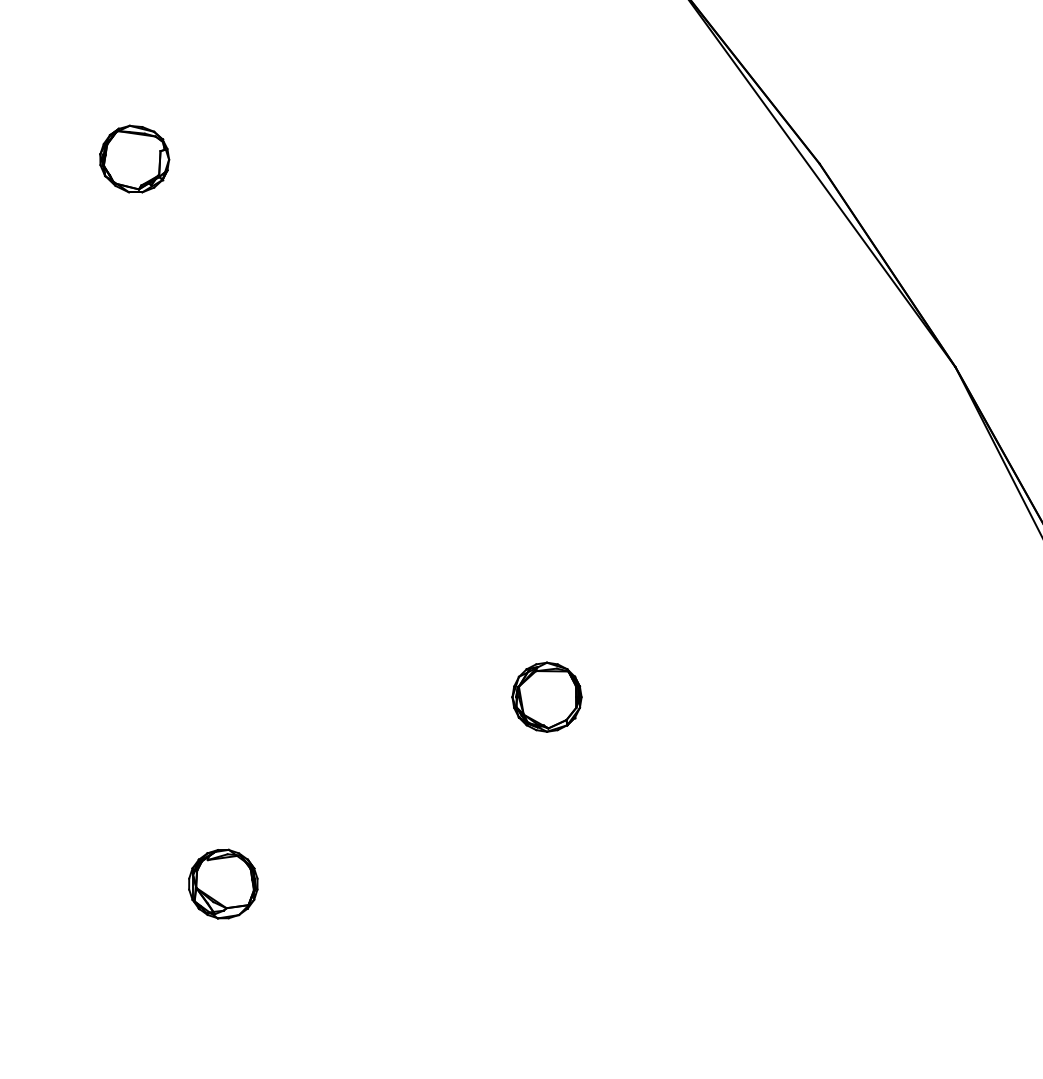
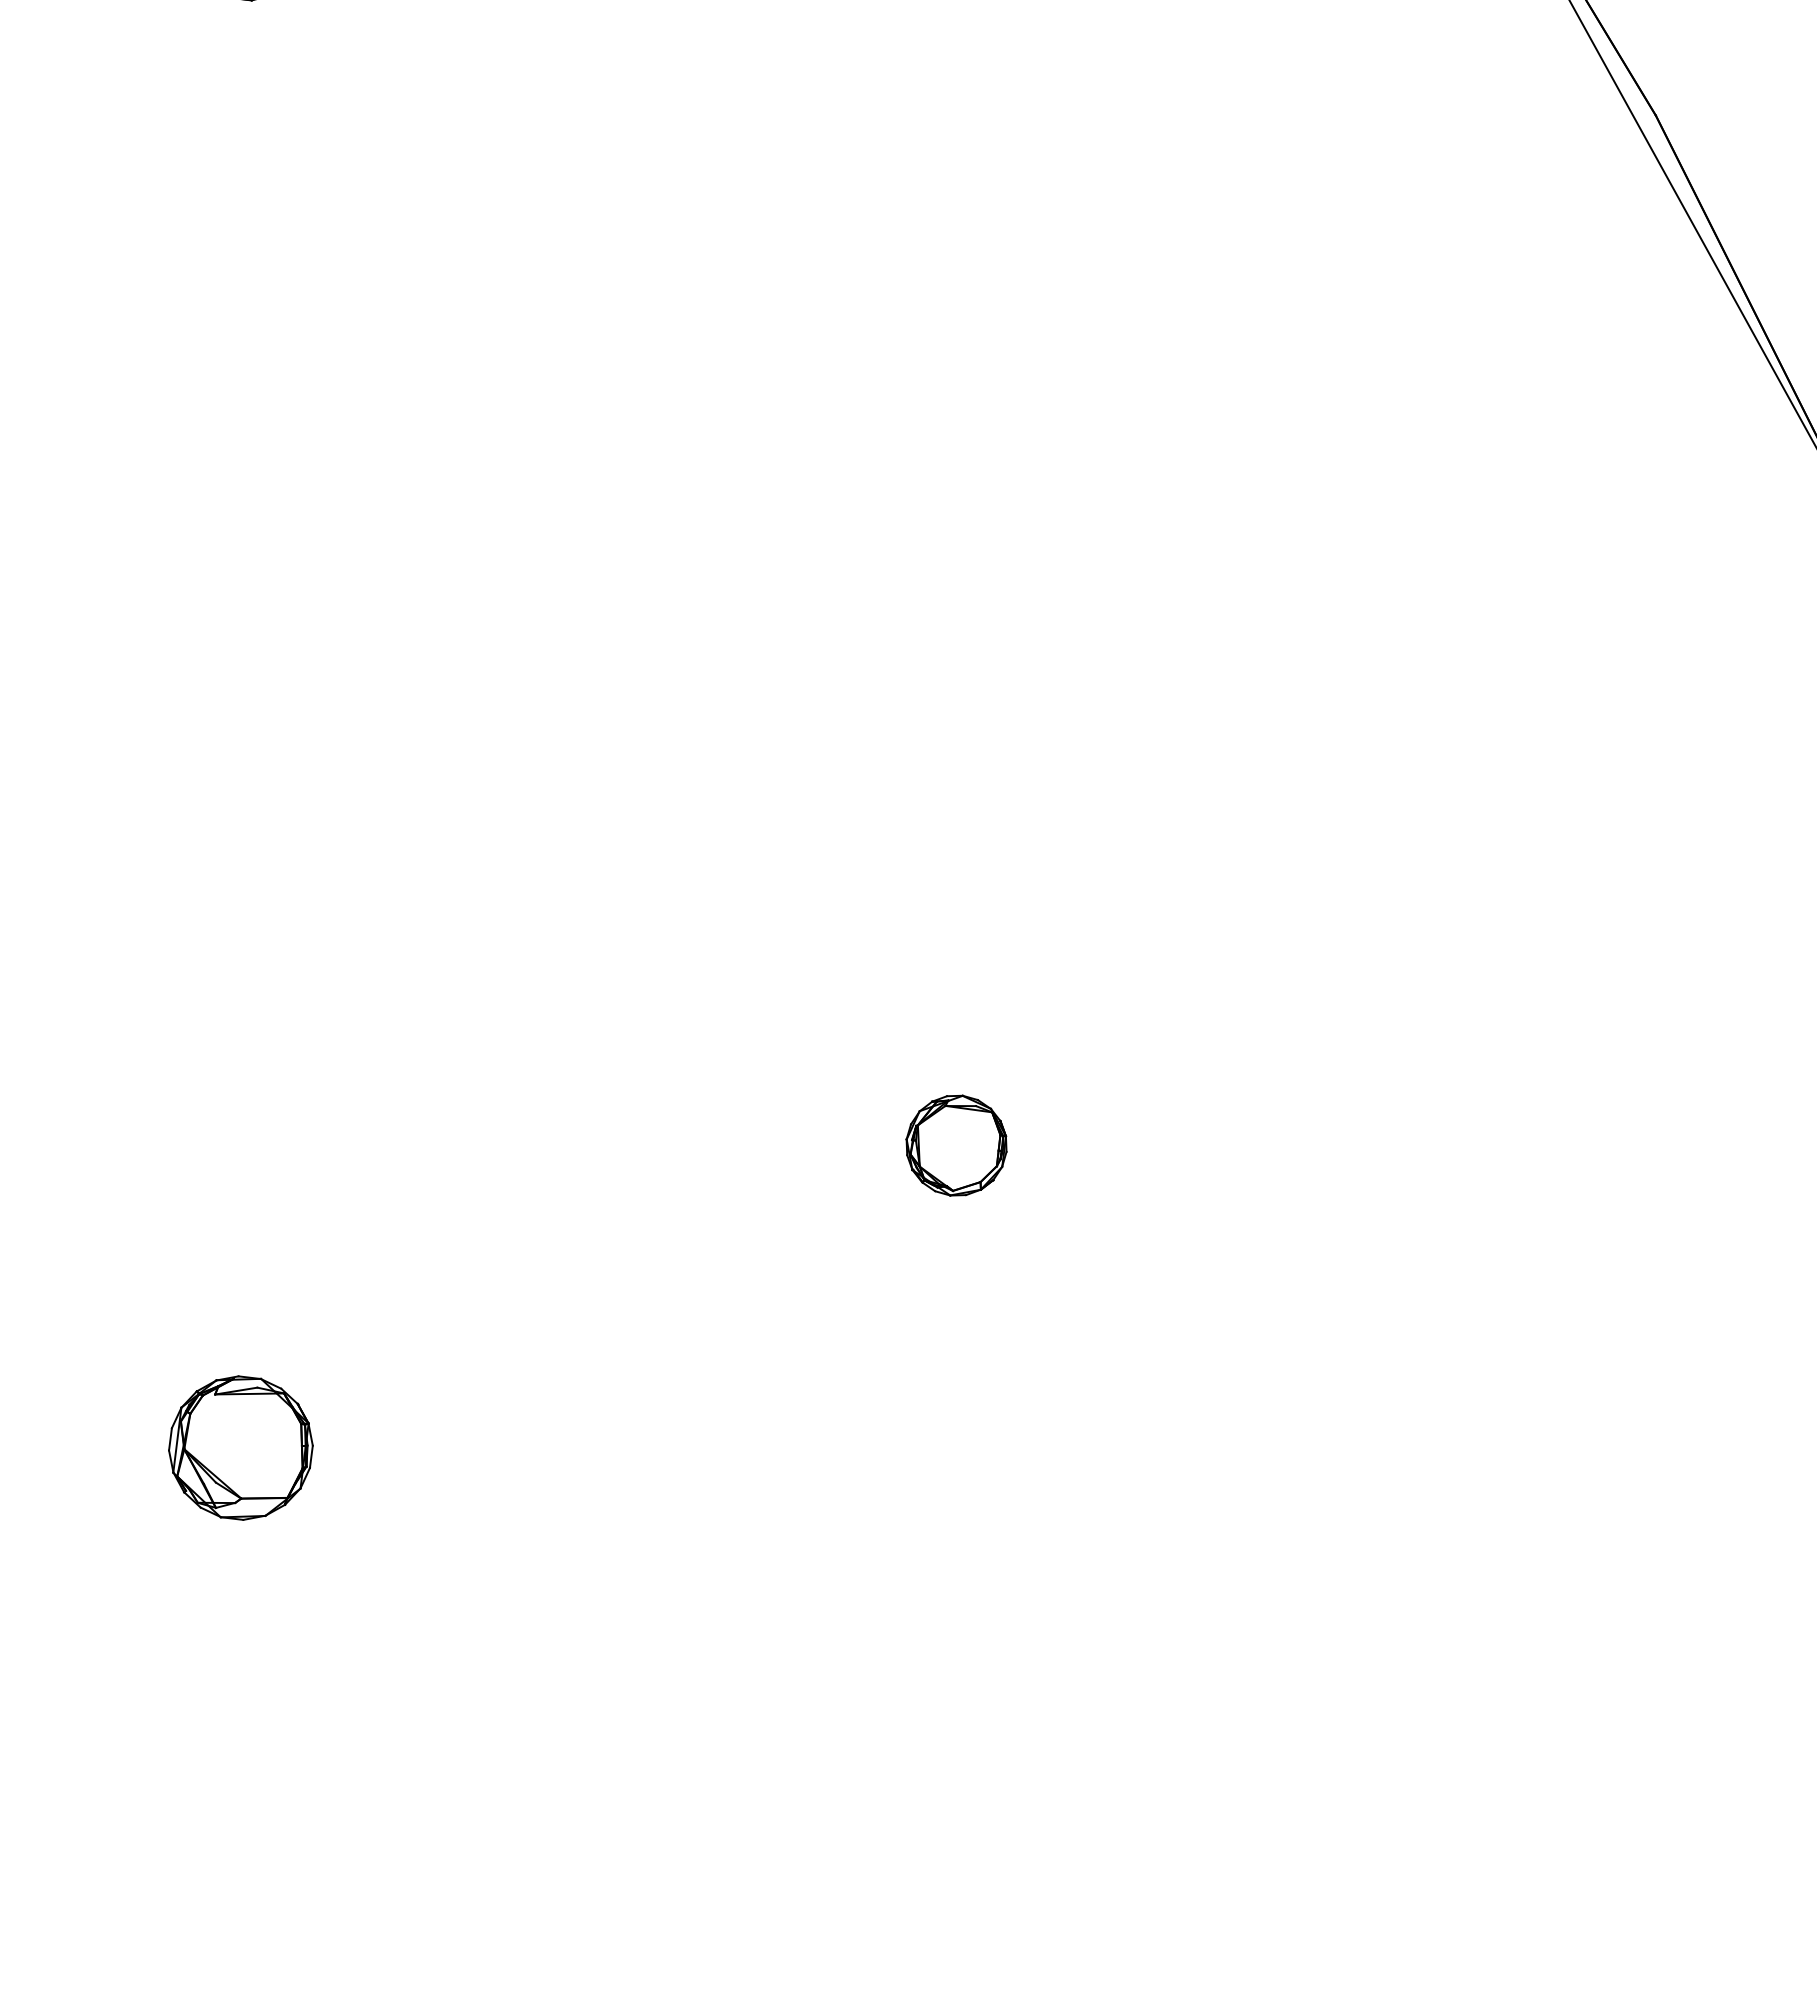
part: (546, 696) -> (955, 1144), size x0.7

